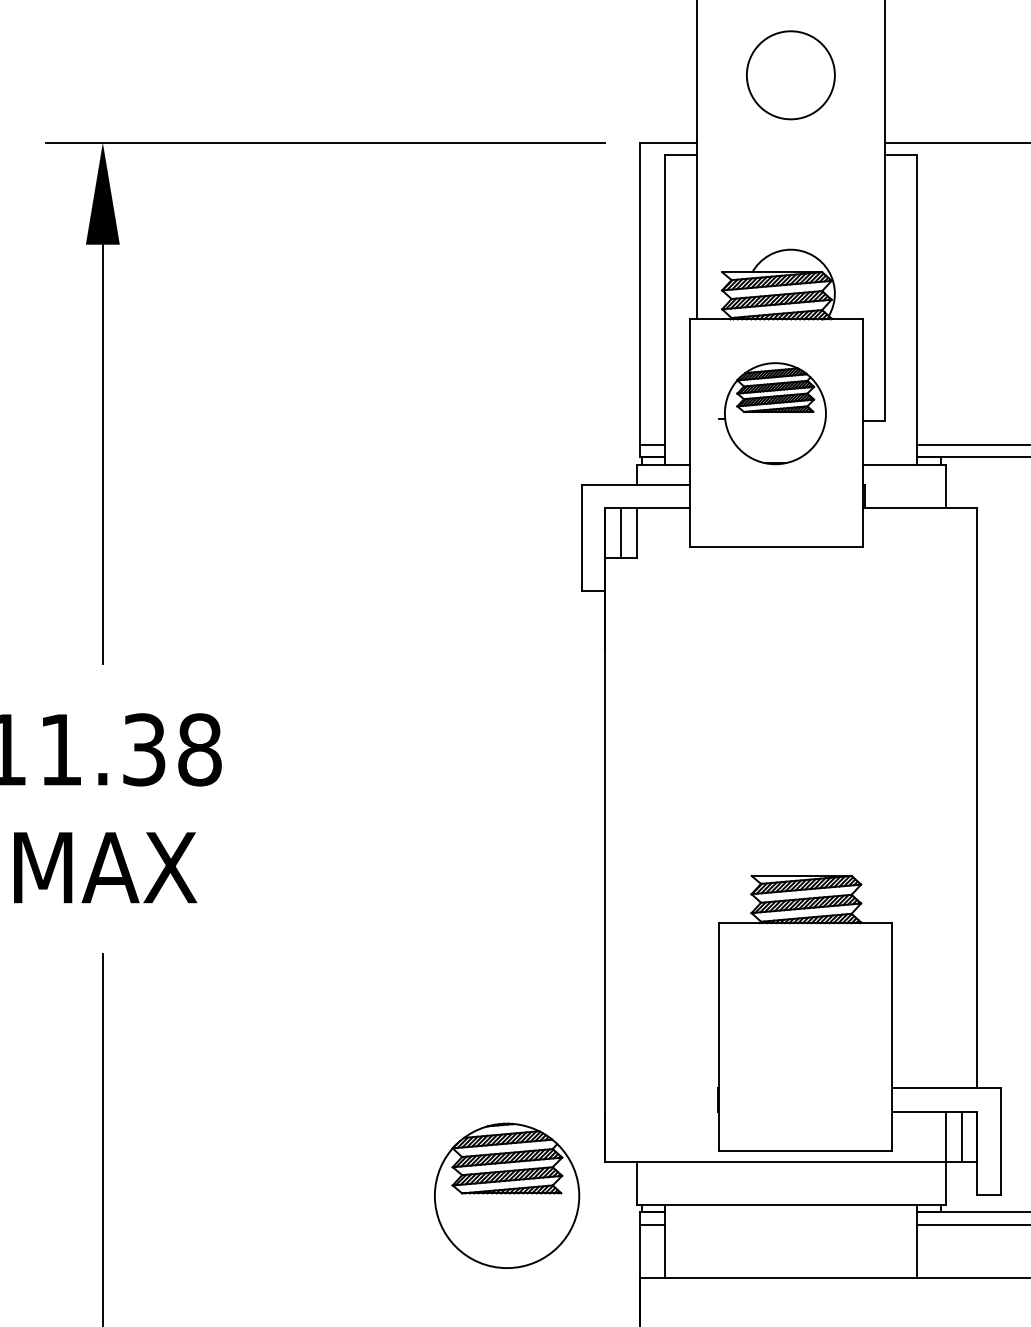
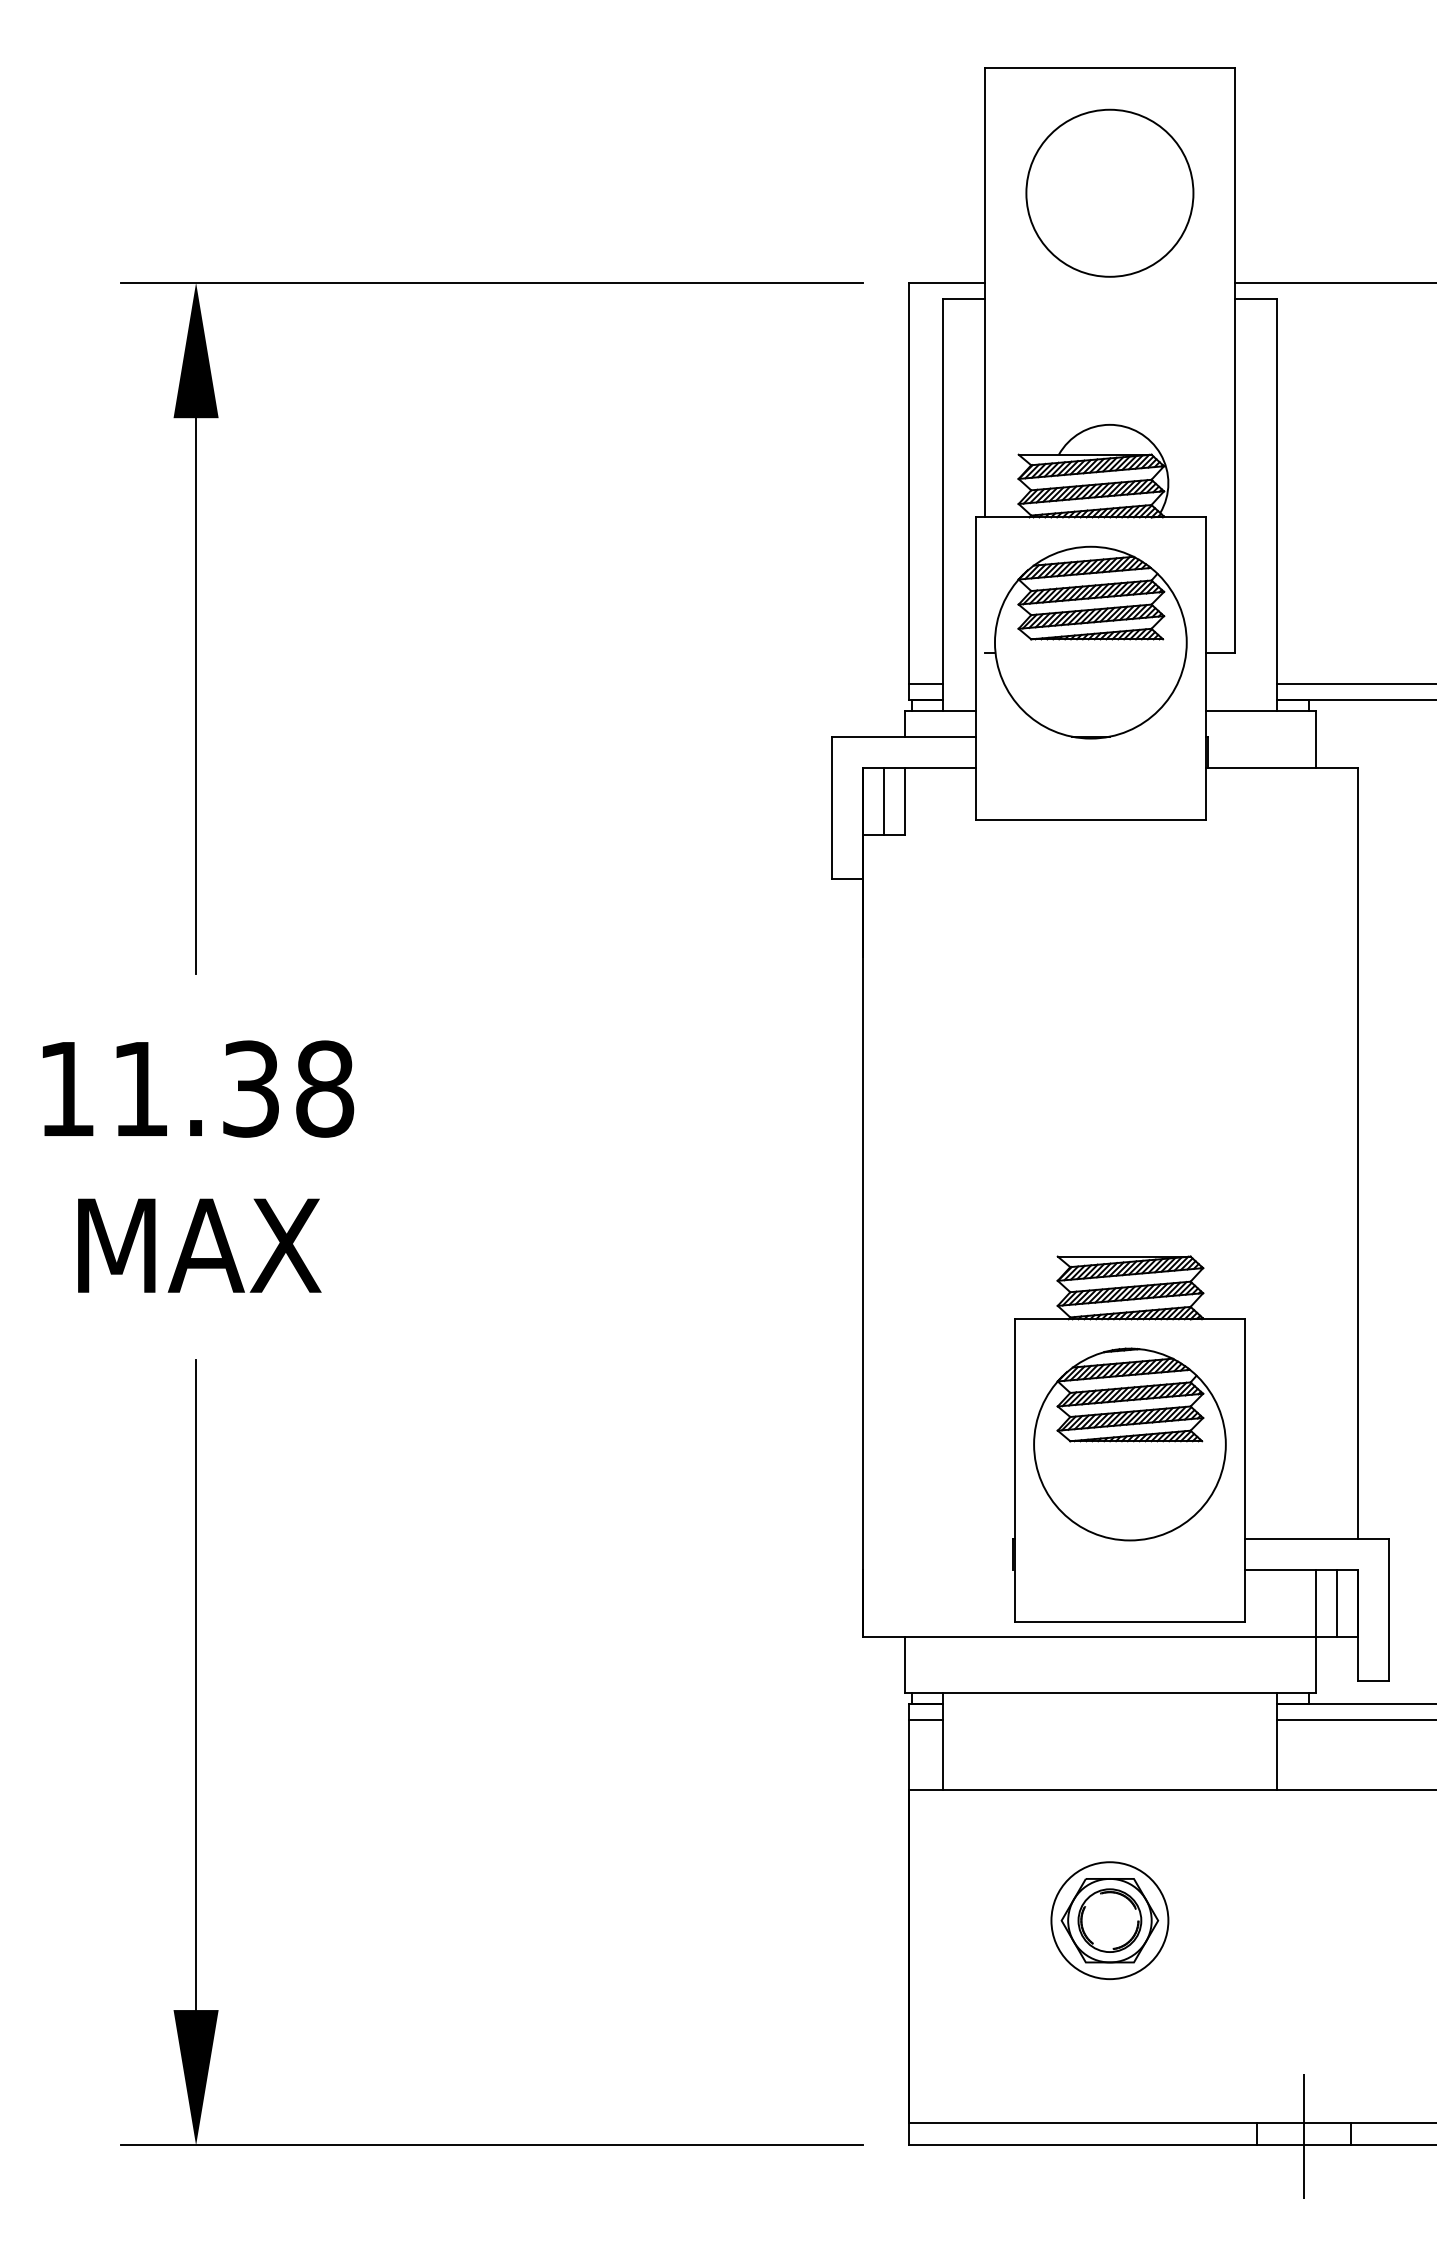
circle: (790, 74) -> (1109, 192), size x1.43
part: (772, 413) -> (1085, 642), size x1.43
part: (506, 1195) -> (1129, 1444), moved

